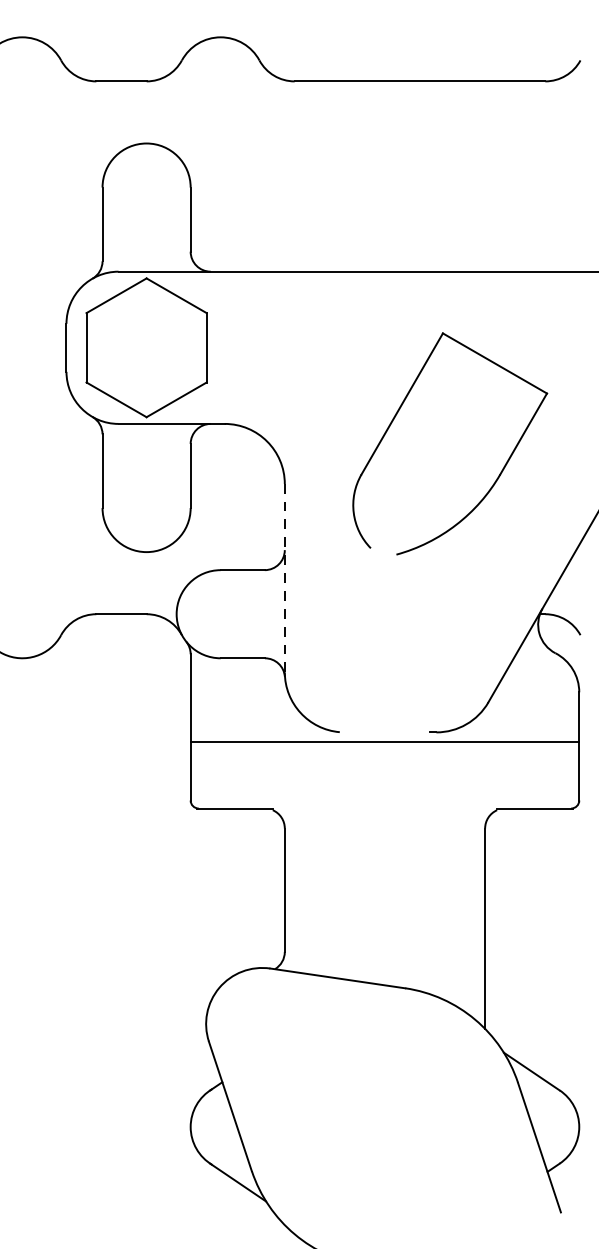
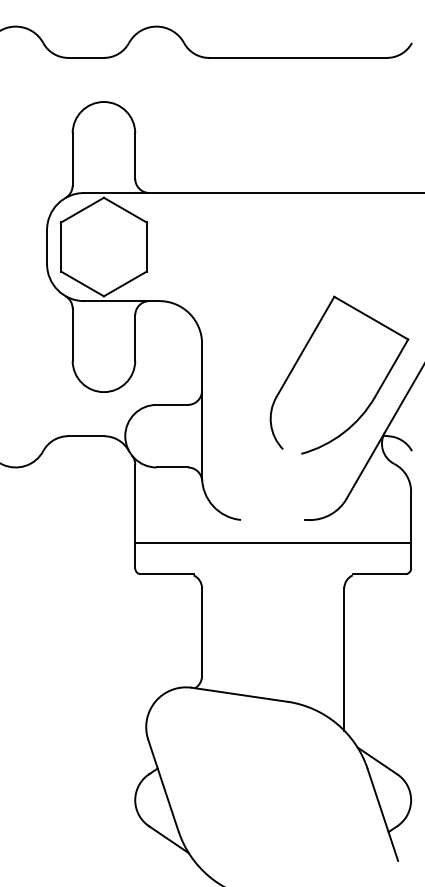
part: (499, 472) -> (374, 395), moved
line: (285, 578) -> (202, 410), dashed -> solid
line: (385, 741) -> (273, 542), moved

